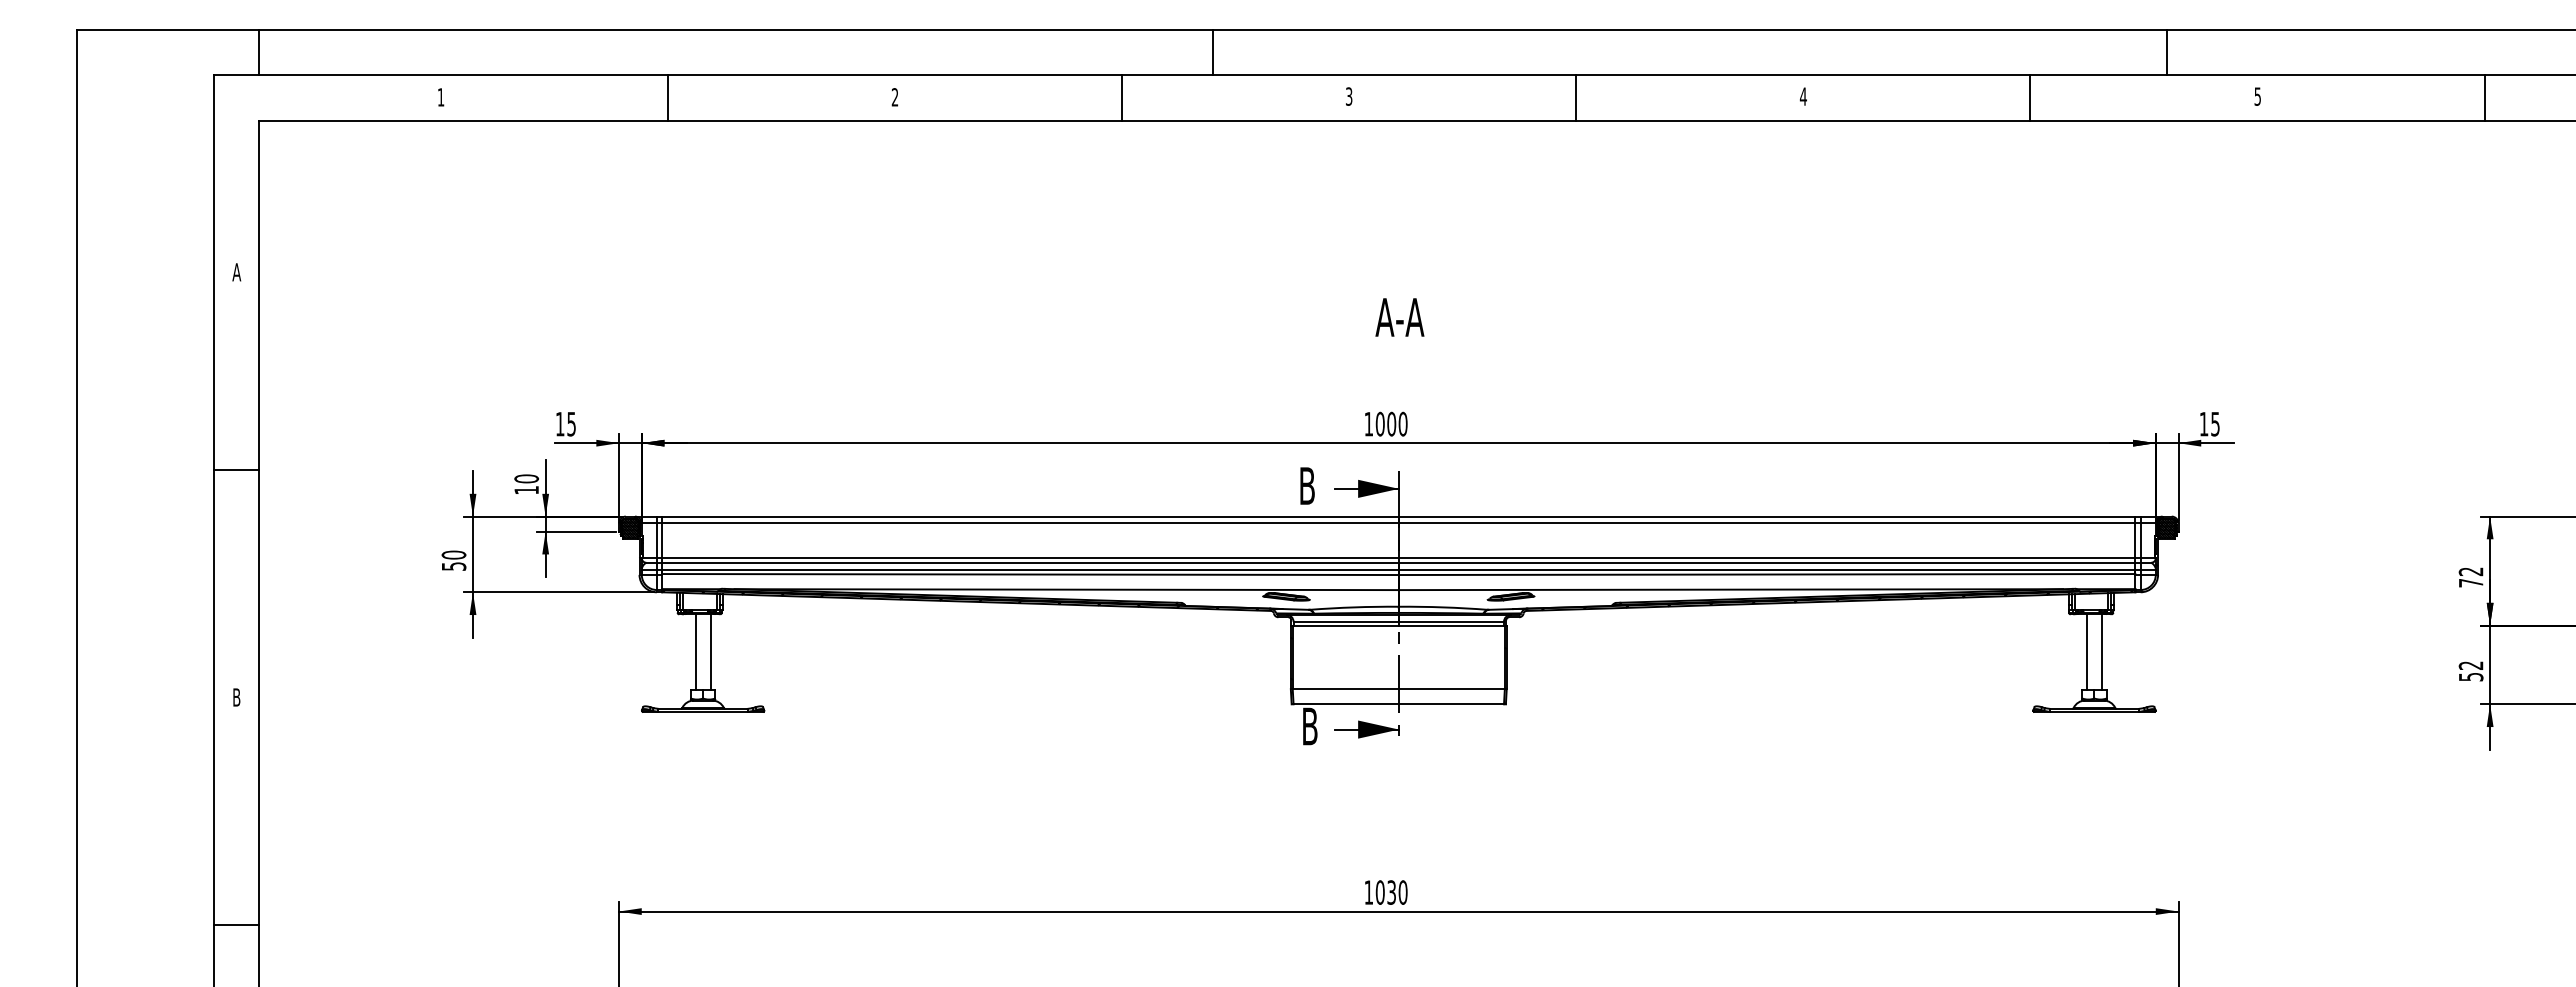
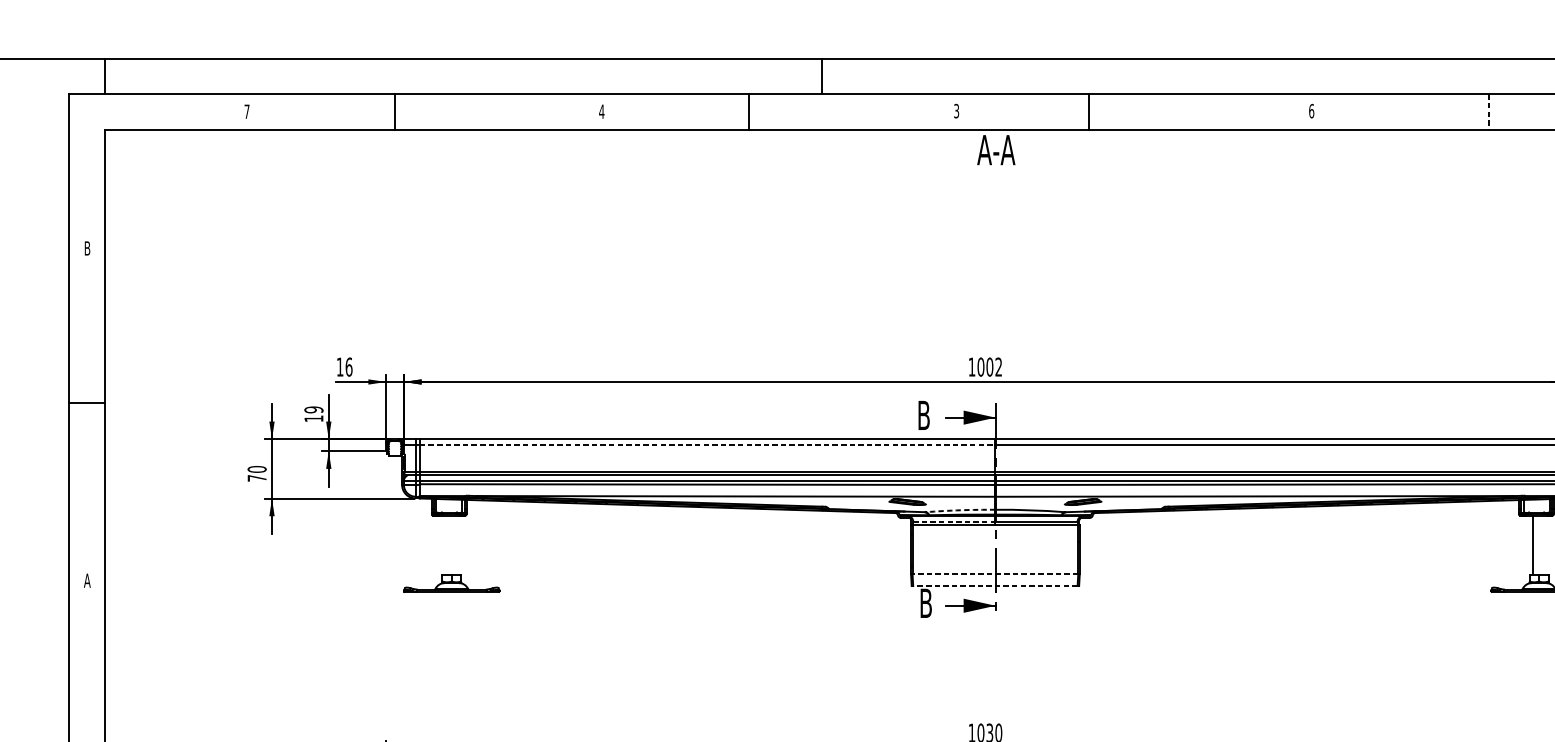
line: (1212, 52) -> (821, 76), moved
text: (1802, 96) -> (1310, 111), 4 -> 6
text: (441, 97) -> (247, 111), 1 -> 7
line: (667, 97) -> (395, 111), moved
text: (894, 97) -> (601, 111), 2 -> 4
line: (1121, 97) -> (748, 111), moved
line: (1576, 97) -> (1089, 111), moved
line: (2030, 97) -> (1489, 111), solid -> dashed
text: (236, 272) -> (87, 248), A -> B
text: (1399, 317) -> (995, 150), moved
text: (571, 423) -> (348, 366), 15 -> 16
text: (1402, 423) -> (998, 366), 1000 -> 1002
text: (526, 478) -> (313, 409), 10 -> 19
line: (1031, 523) -> (708, 444), solid -> dashed
hatch: (630, 528) -> (395, 448), removed
text: (454, 566) -> (257, 478), 50 -> 70
arc: (1354, 607) -> (960, 510), solid -> dashed
line: (1346, 621) -> (954, 521), solid -> dashed
line: (695, 651) -> (445, 544), removed
line: (710, 651) -> (457, 544), removed
line: (2102, 651) -> (1545, 544), removed
line: (1398, 689) -> (995, 574), solid -> dashed
text: (236, 697) -> (87, 580), B -> A
line: (1398, 704) -> (995, 586), solid -> dashed

